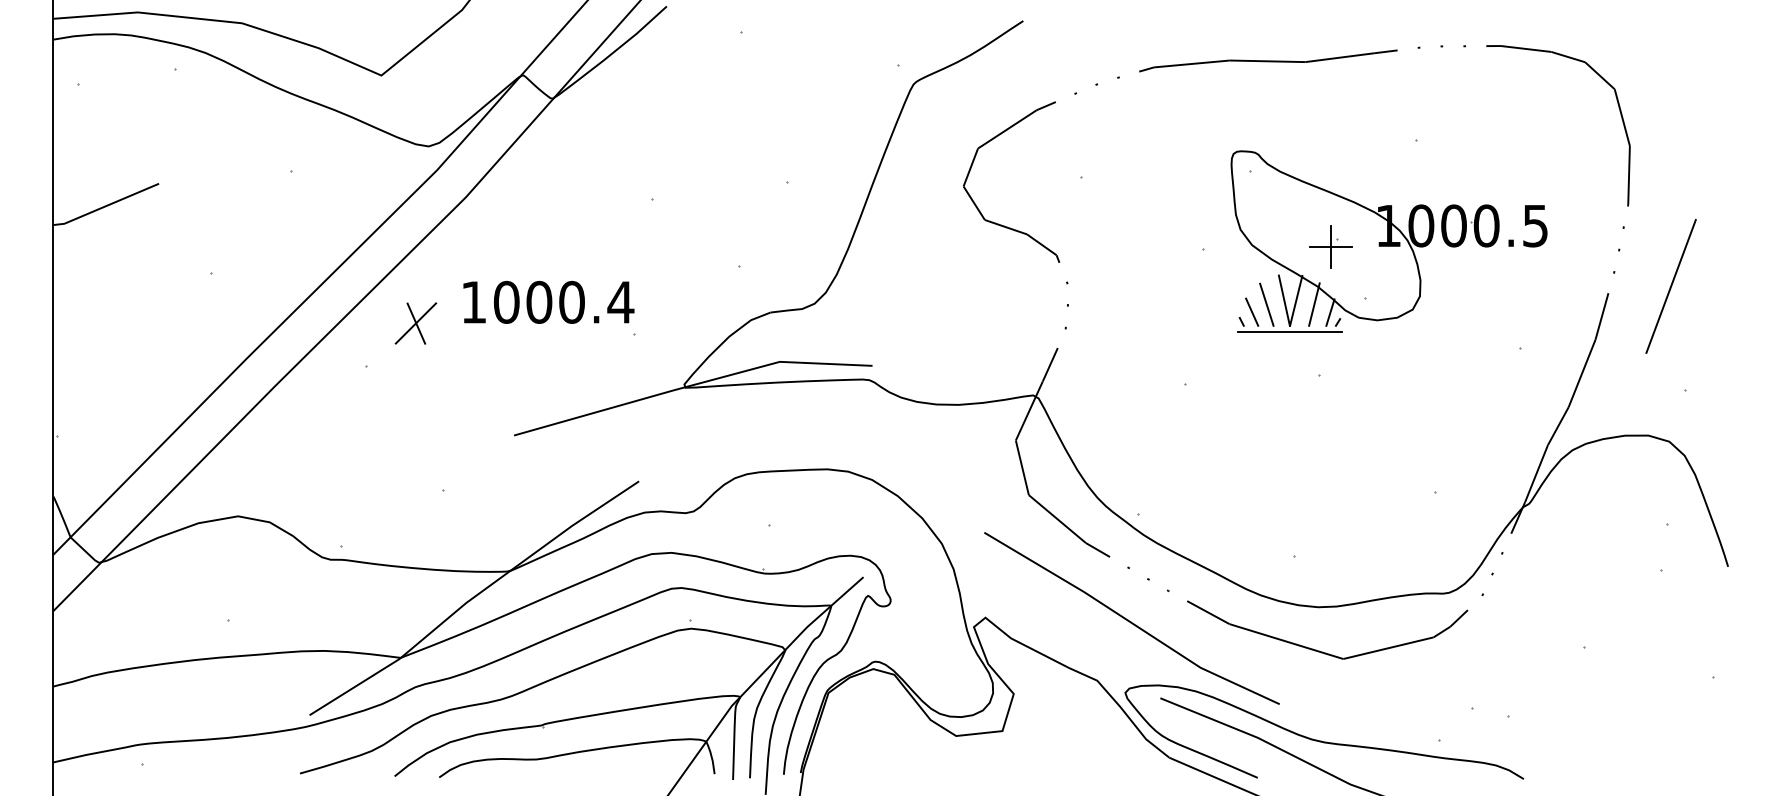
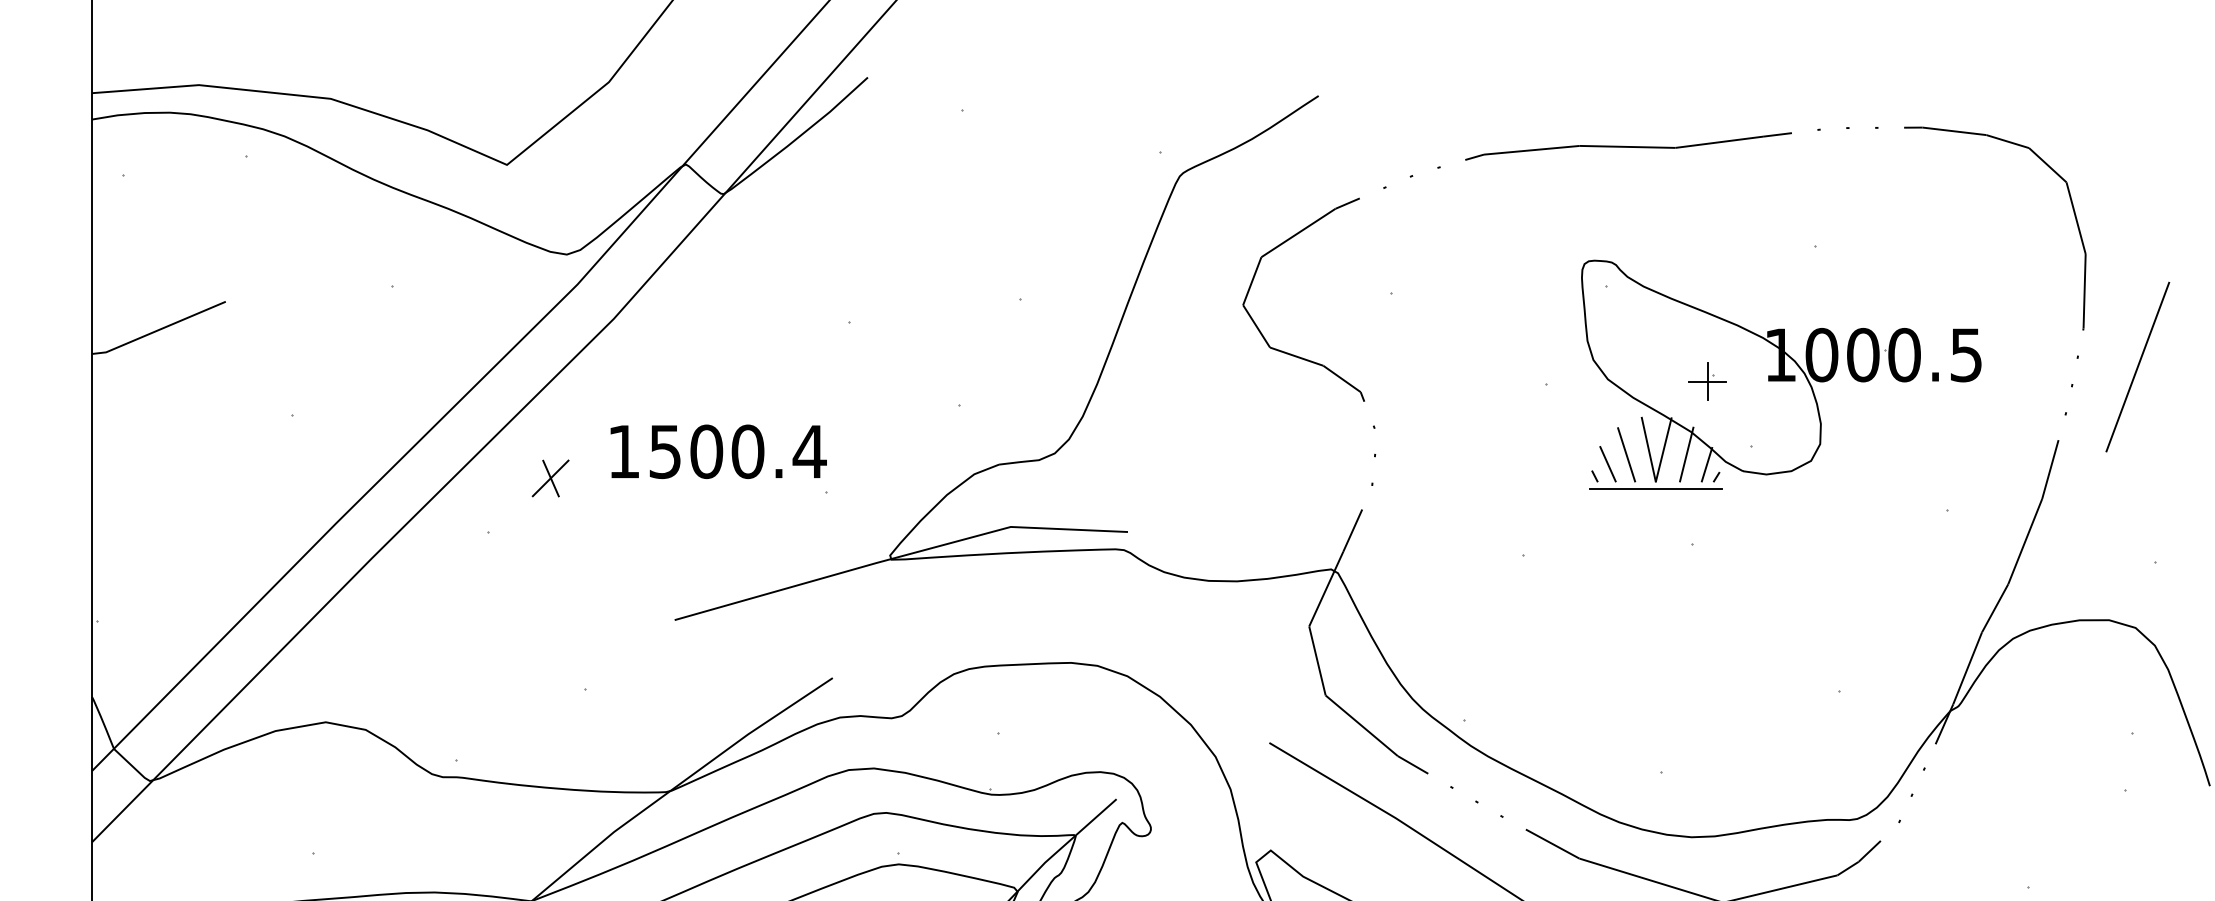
part: (1330, 246) -> (1707, 381), size x0.7
line: (1670, 286) -> (2137, 367), moved
text: (506, 301) -> (665, 450), 1000.4 -> 1500.4
part: (415, 323) -> (550, 478), size x0.7

